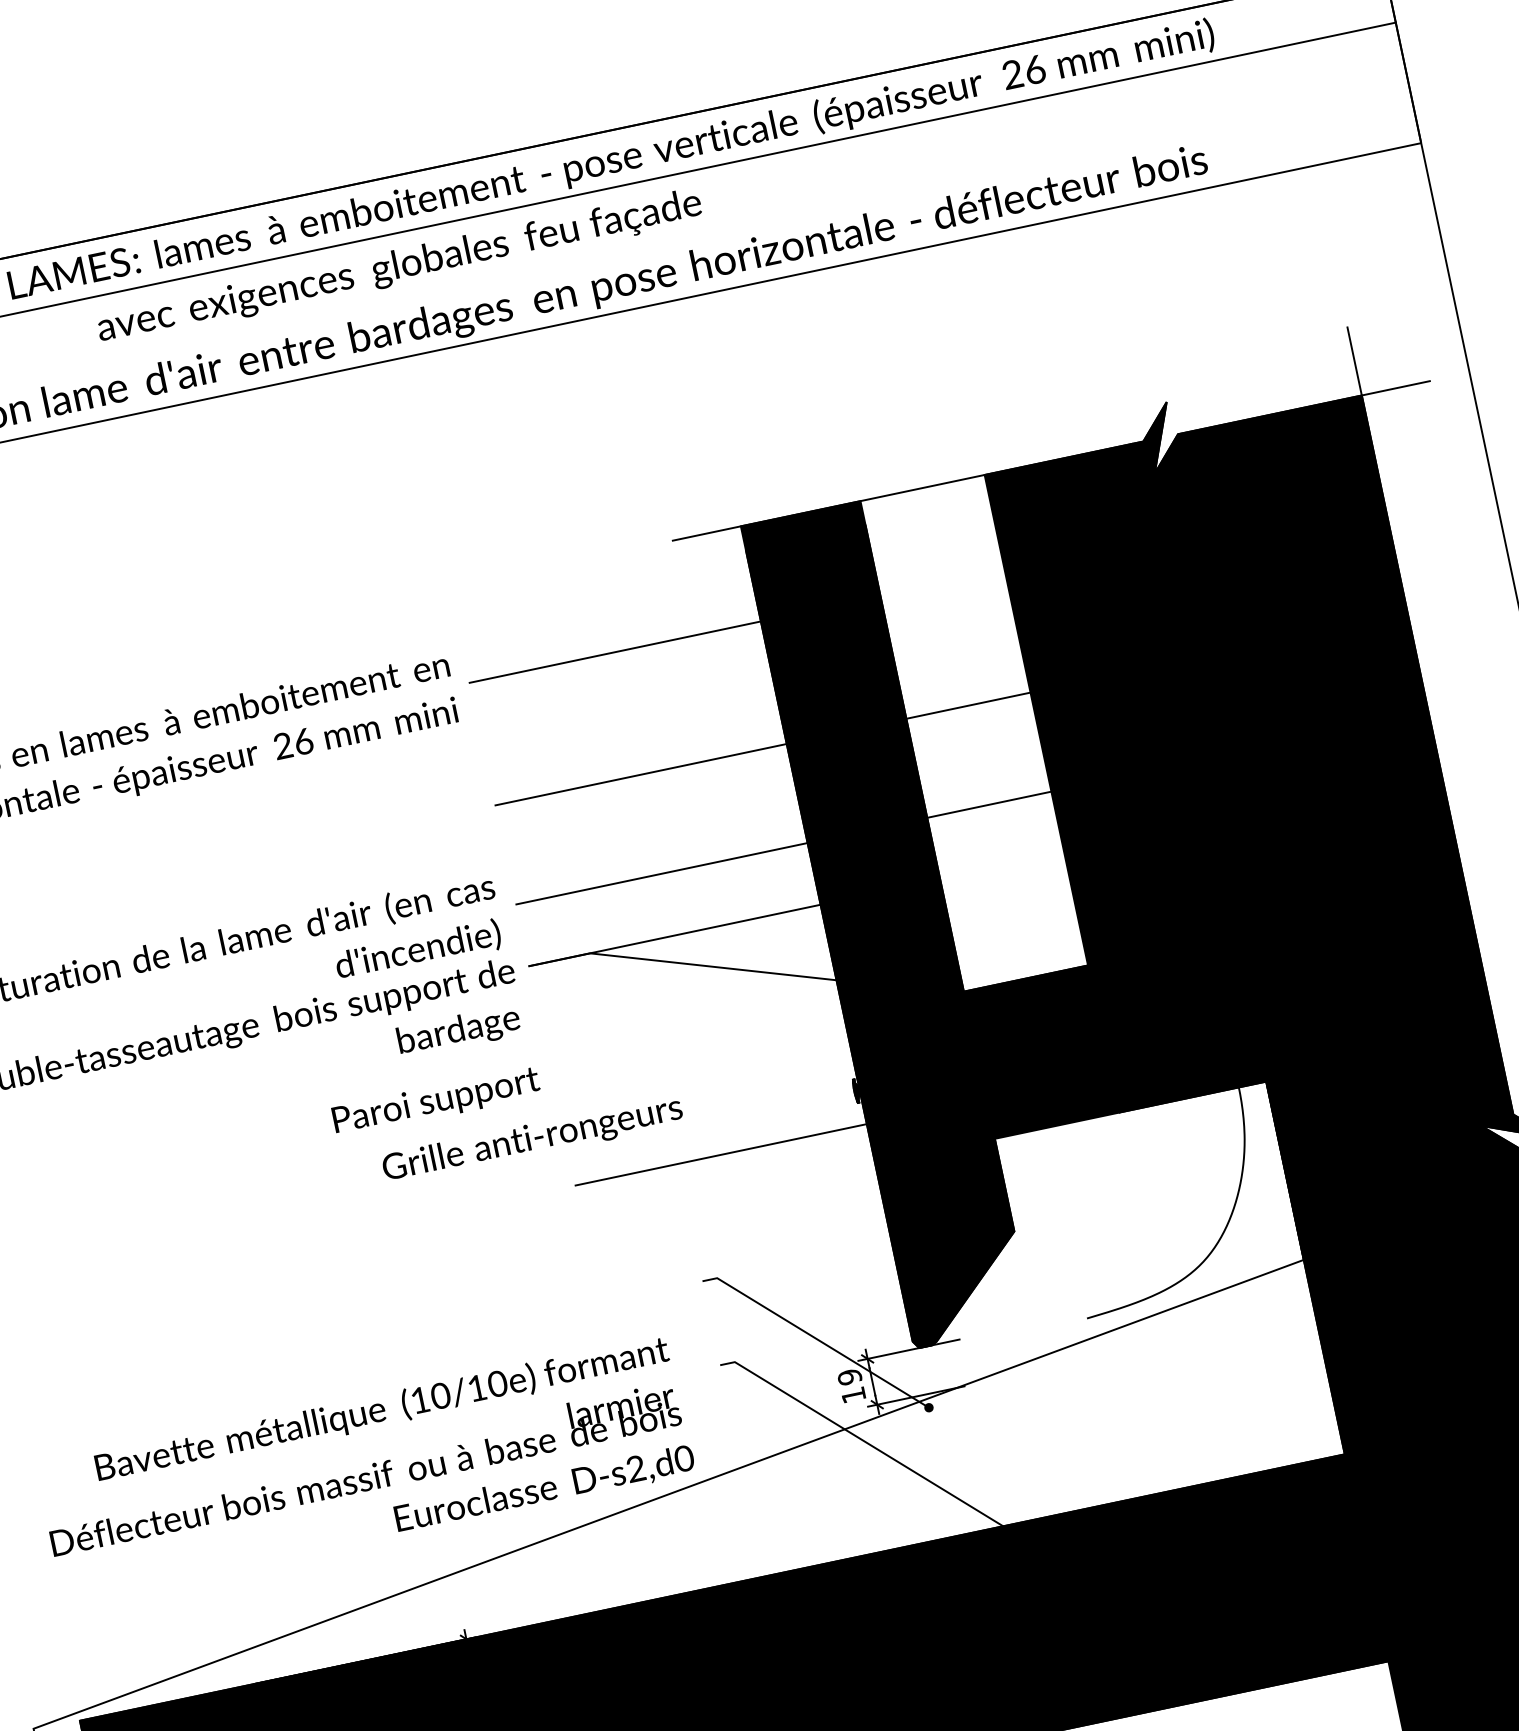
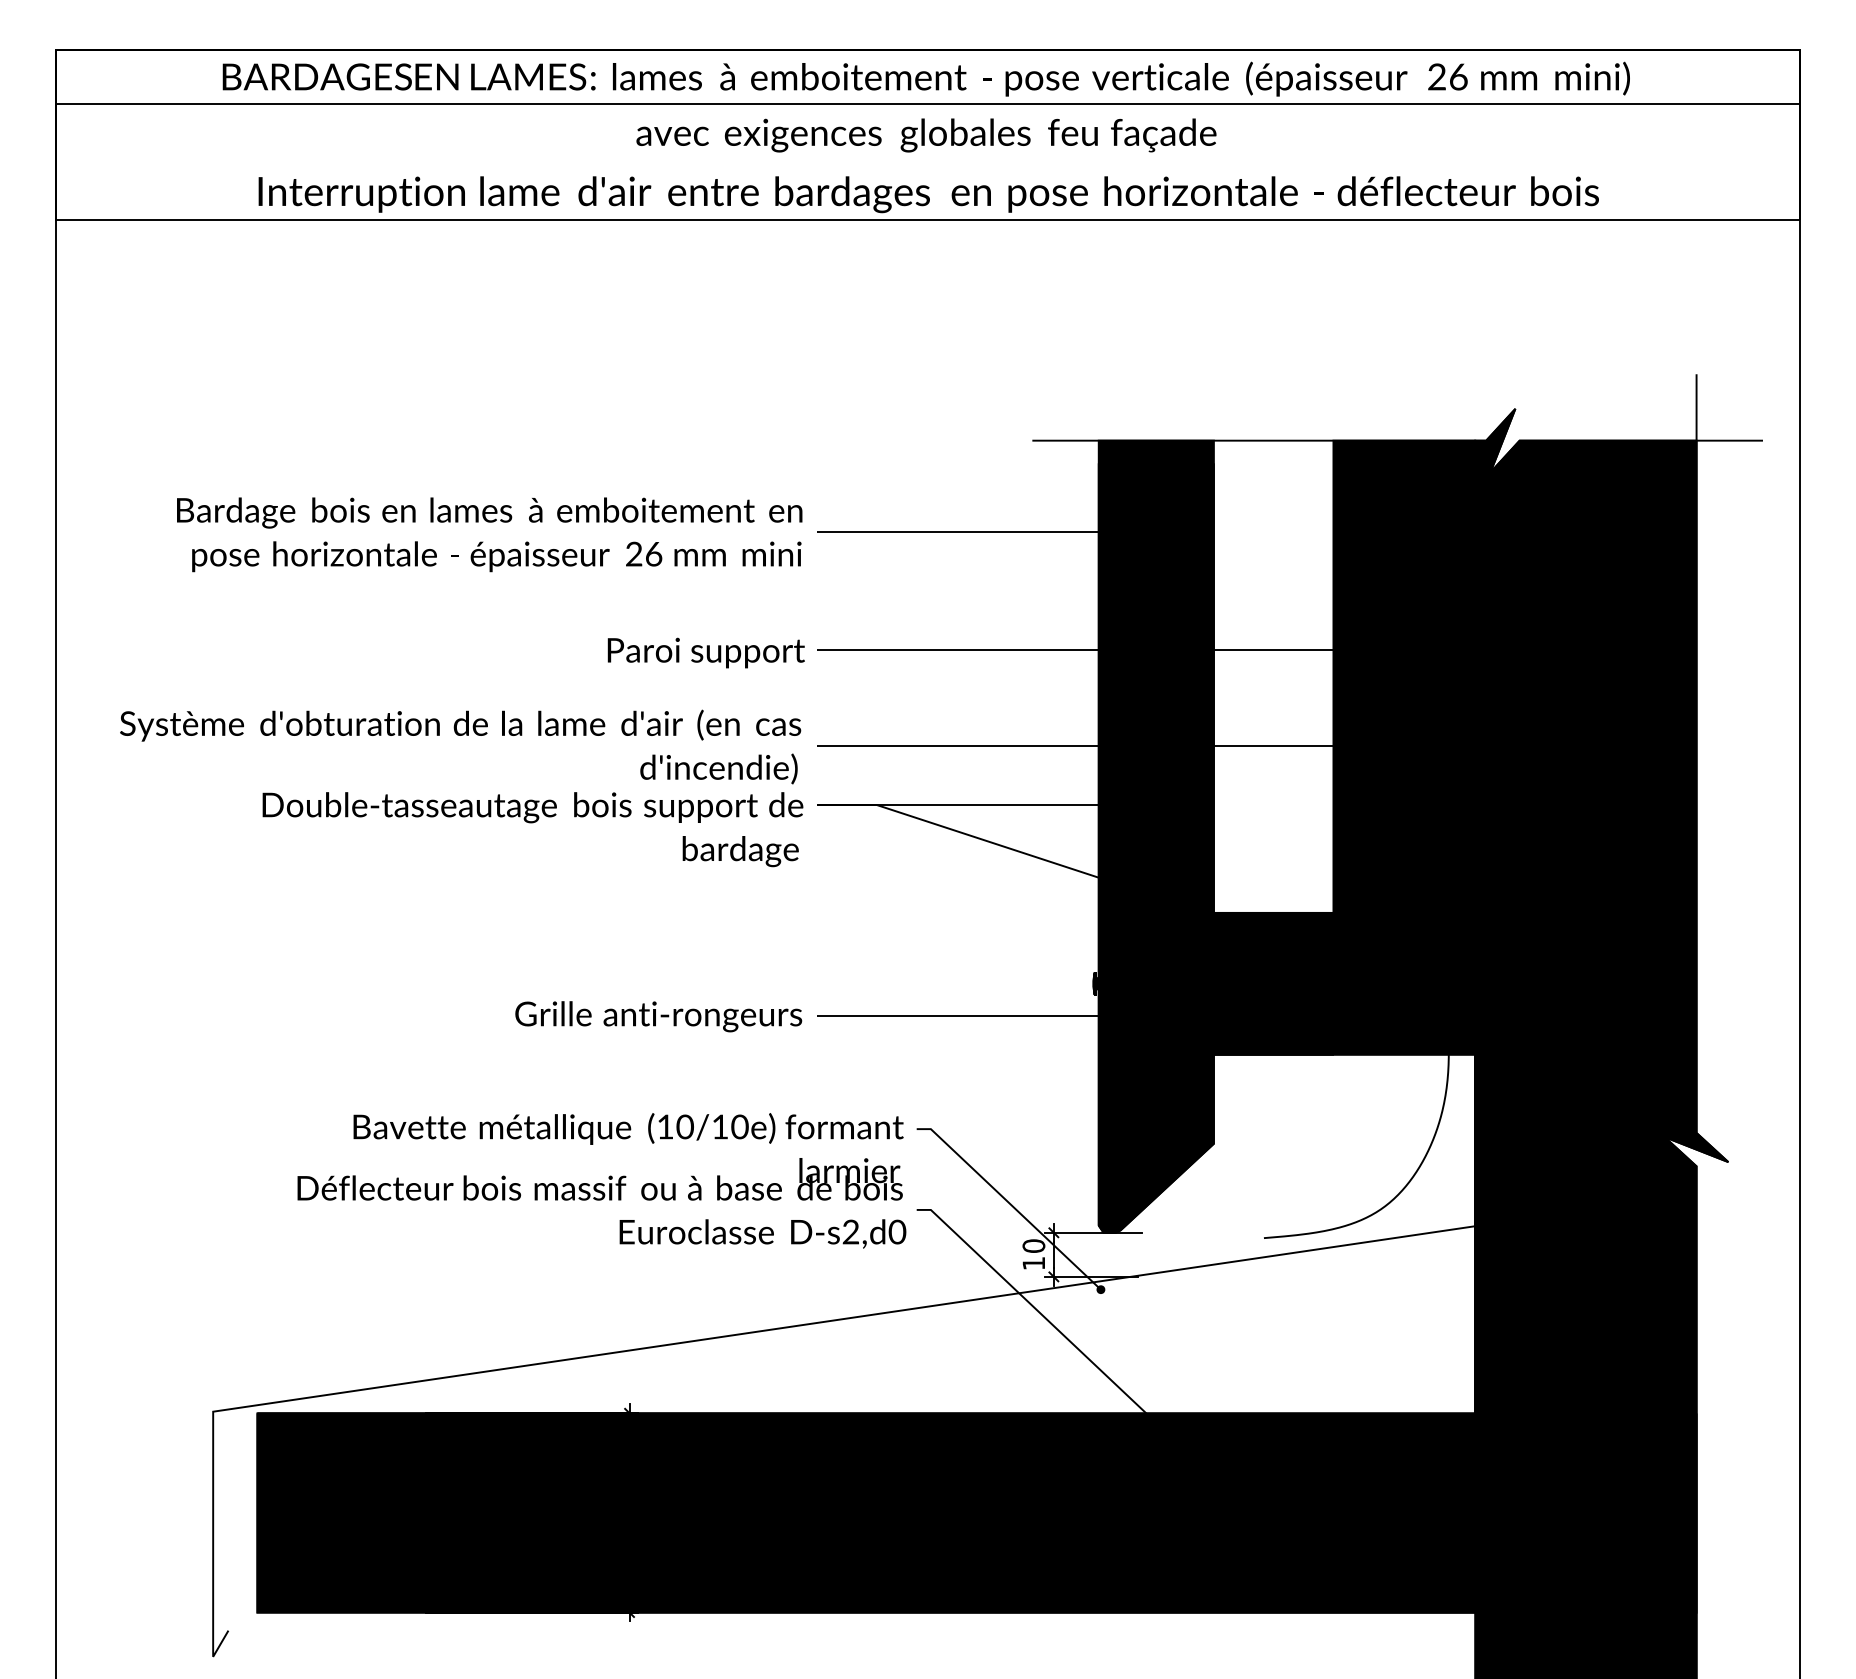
text: (399, 267) -> (926, 135), moved
text: (435, 1101) -> (705, 652), moved
text: (532, 1139) -> (658, 1016), moved
text: (849, 1376) -> (1033, 1245), 19 -> 10
text: (365, 1469) -> (601, 1180), moved

